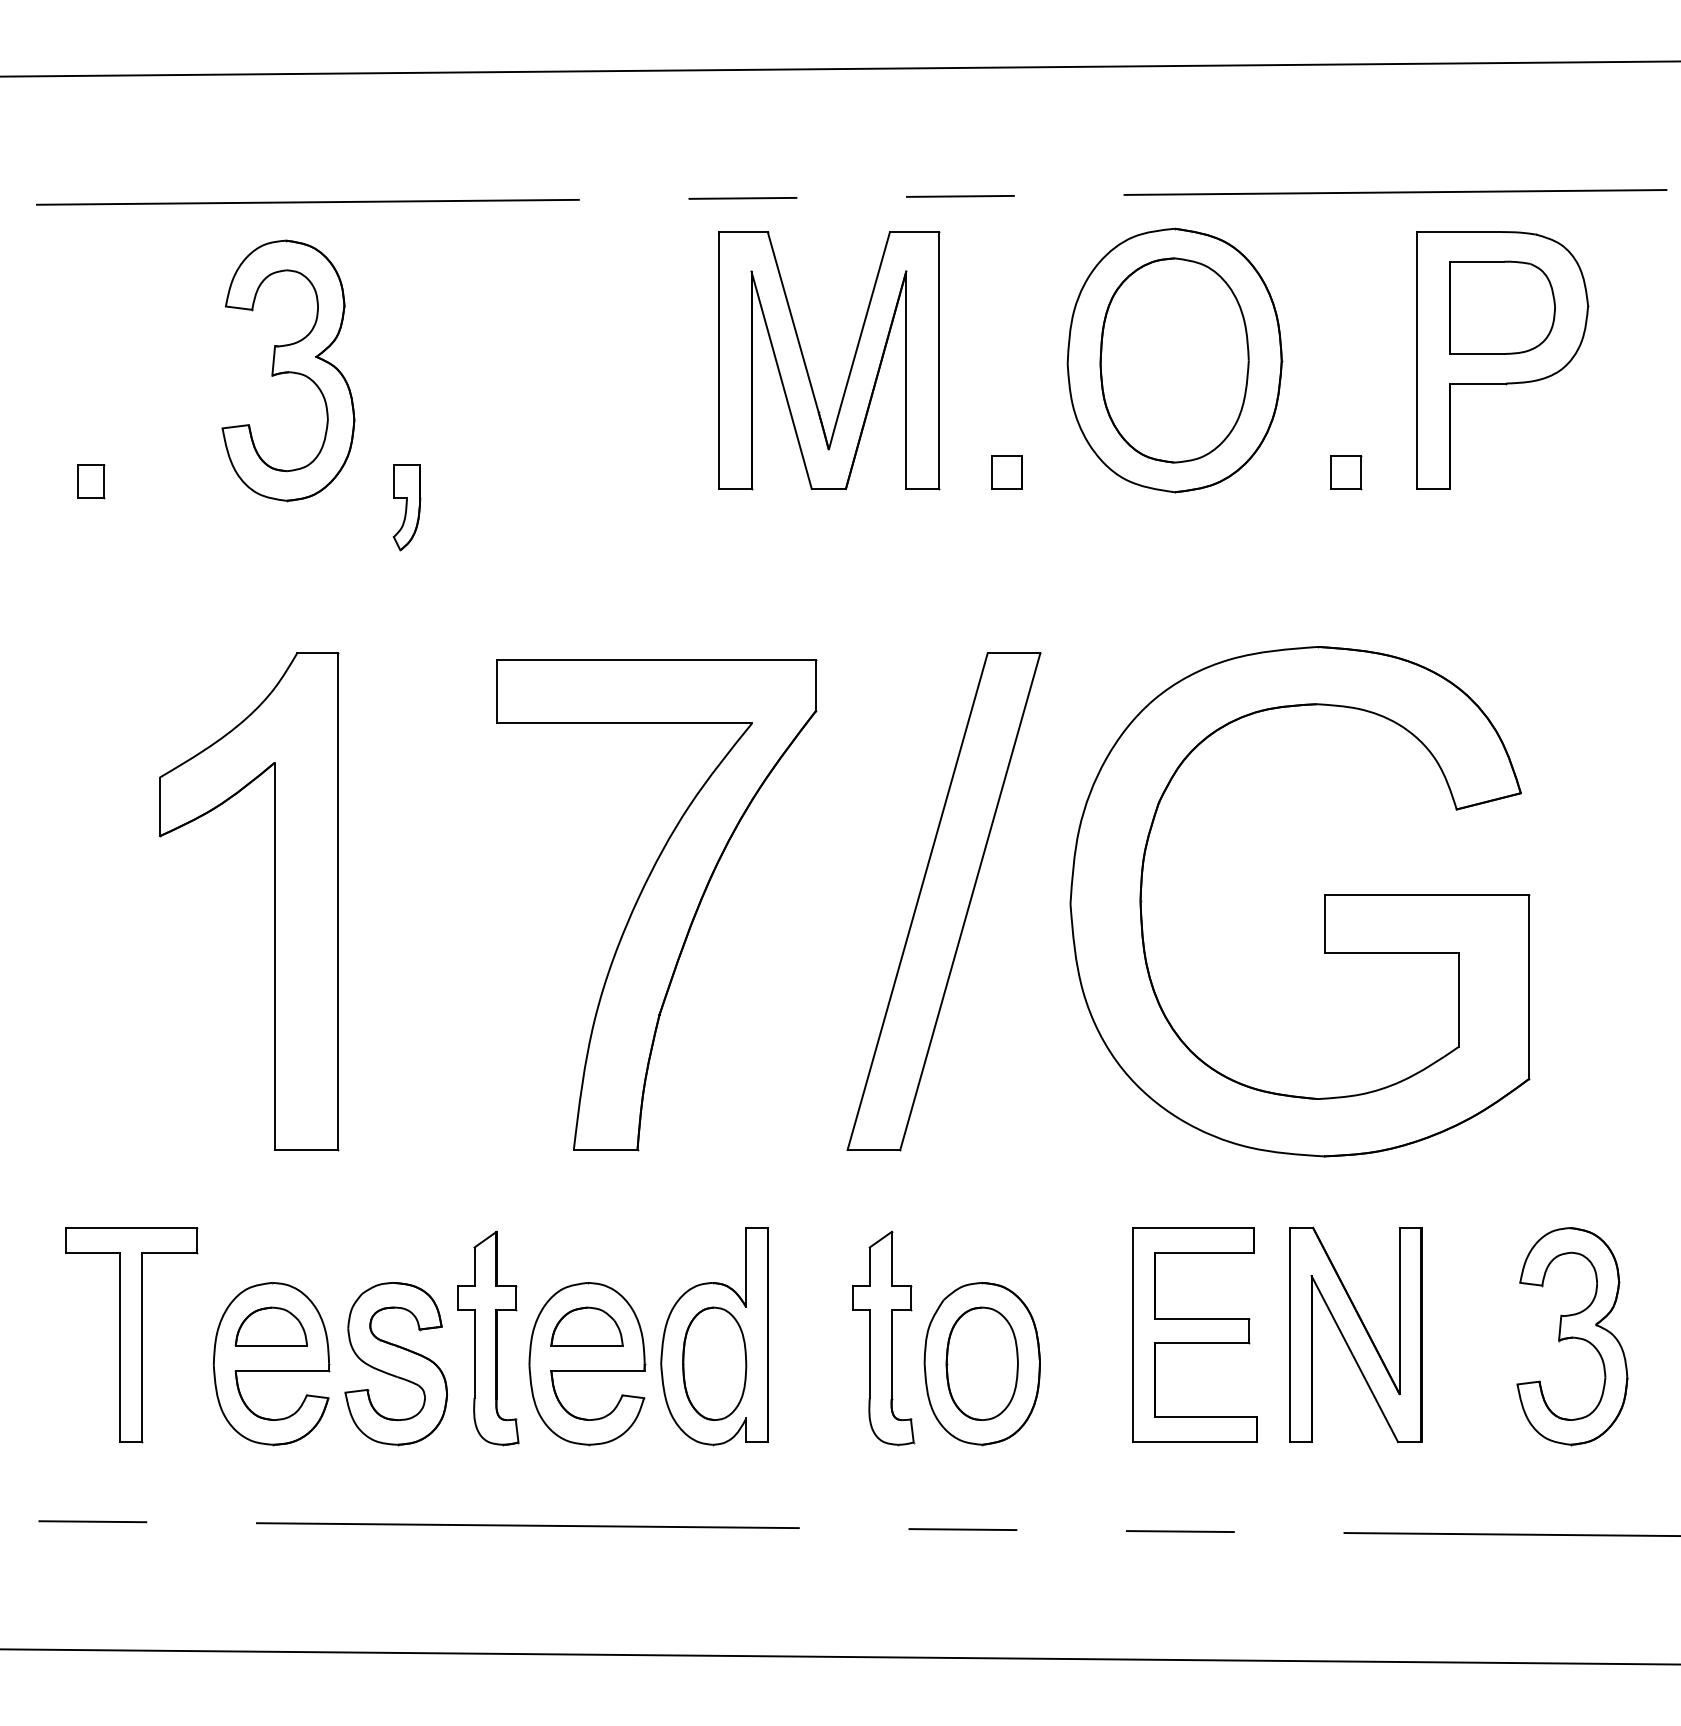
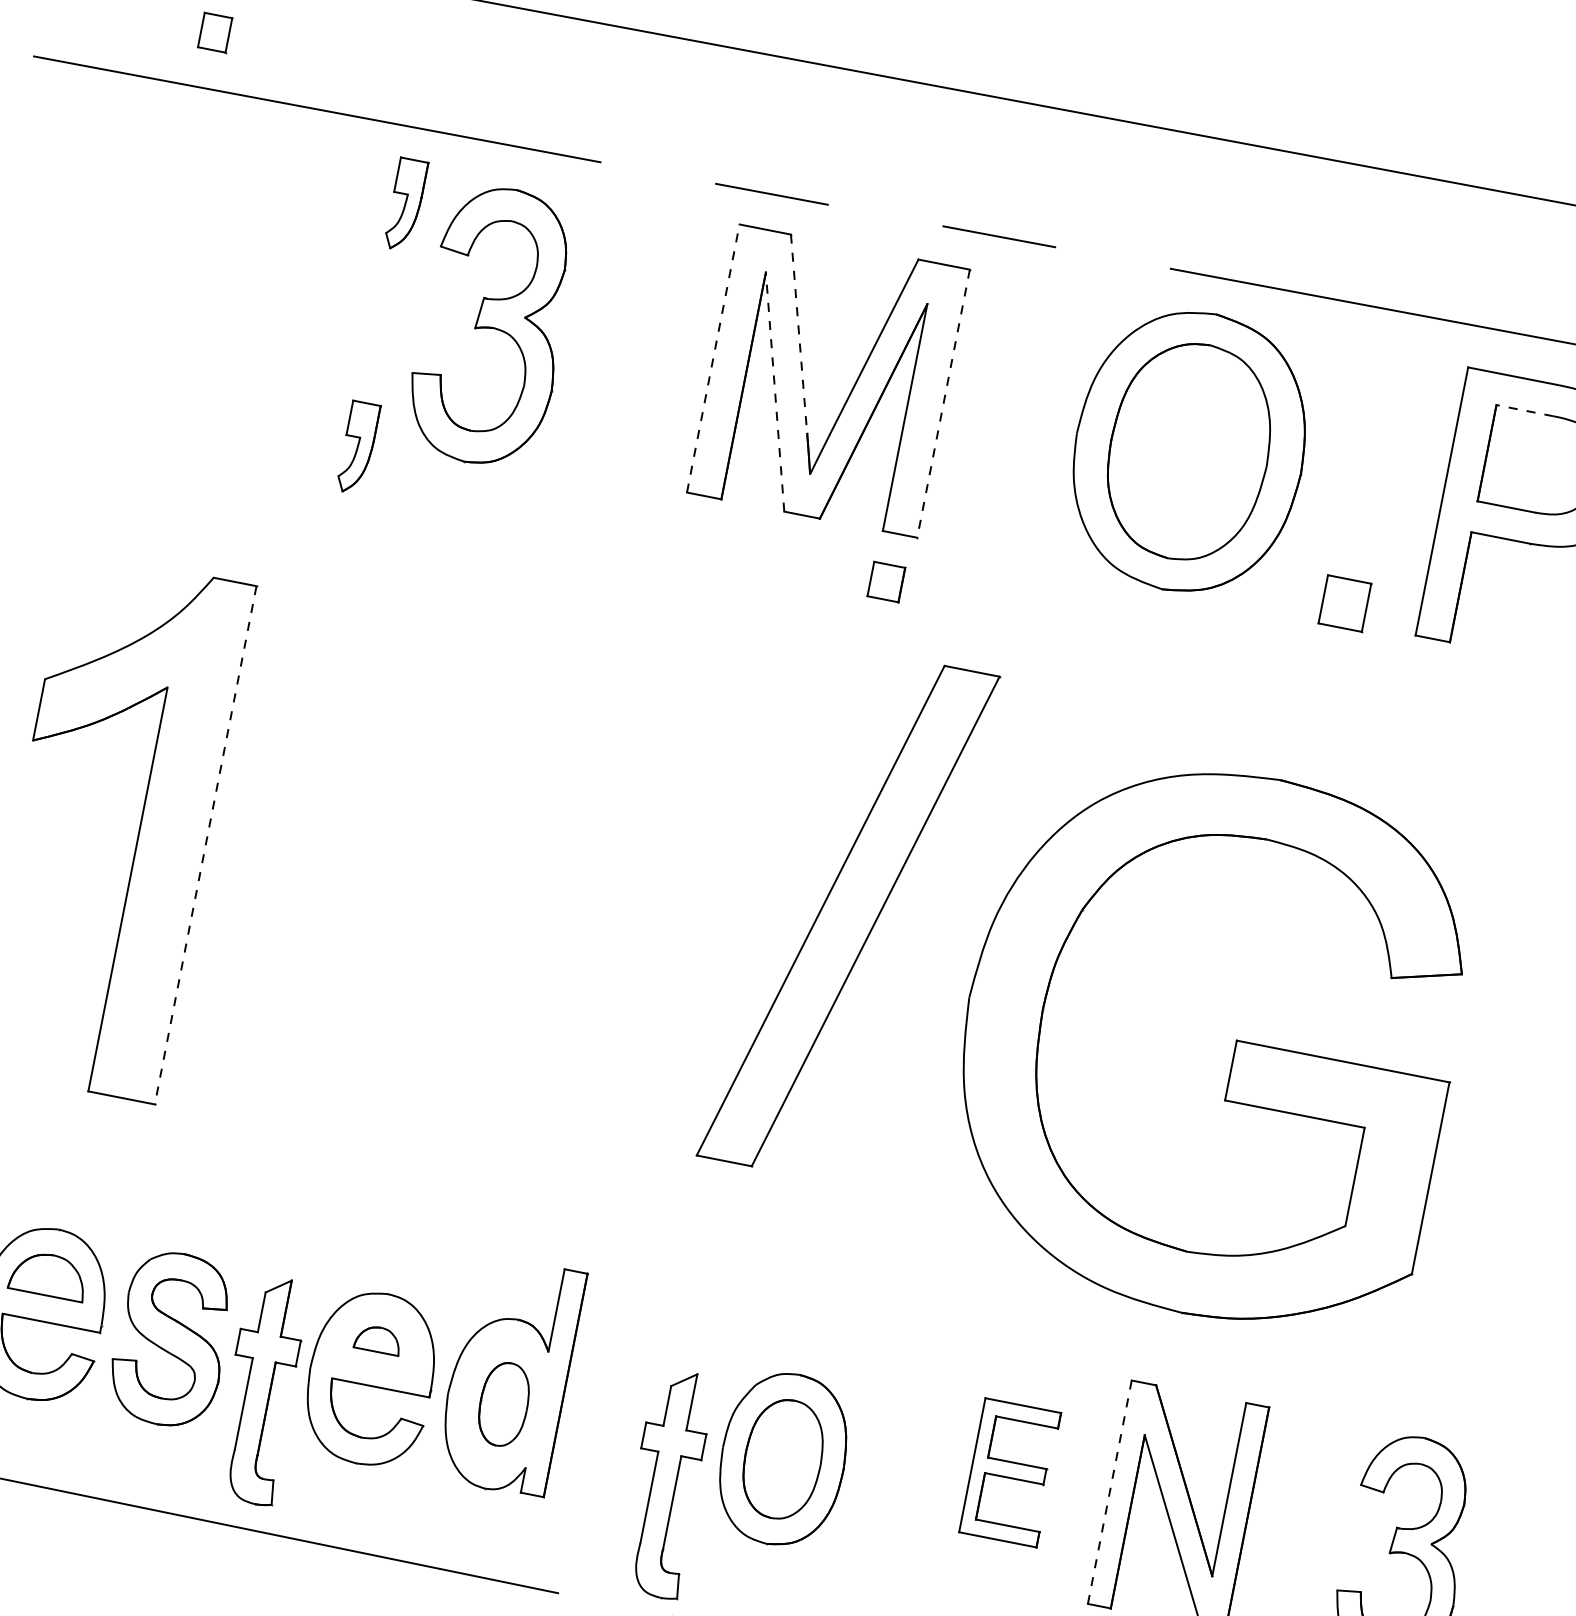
line: (1476, 261) -> (1524, 410), solid -> dashed
part: (406, 274) -> (405, 204), added
line: (793, 322) -> (799, 334), solid -> dashed
line: (718, 360) -> (713, 358), solid -> dashed
line: (939, 361) -> (943, 404), solid -> dashed
part: (288, 370) -> (493, 326), moved
line: (781, 380) -> (774, 392), solid -> dashed
part: (1006, 472) -> (886, 581), moved
part: (1346, 472) -> (1345, 603), size x1.4
part: (91, 481) -> (215, 33), moved
part: (943, 901) -> (847, 915), moved
line: (338, 902) -> (205, 846), solid -> dashed
part: (656, 905) -> (537, 914), removed
part: (586, 1326) -> (377, 1339), size x0.6
part: (1194, 1334) -> (1010, 1472), size x0.6
line: (1289, 1334) -> (1109, 1491), solid -> dashed
part: (488, 1338) -> (261, 1390), moved
part: (883, 1338) -> (666, 1483), moved
part: (714, 1363) -> (503, 1404), size x0.7

